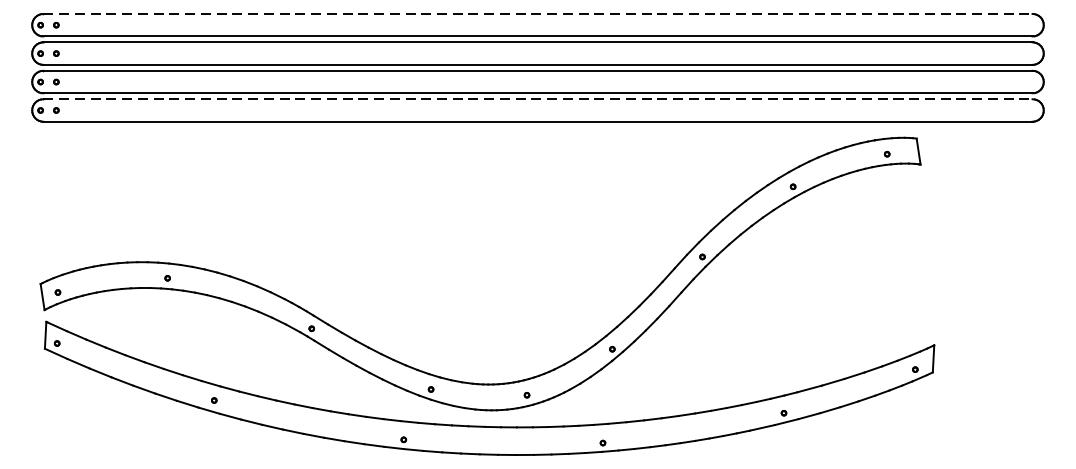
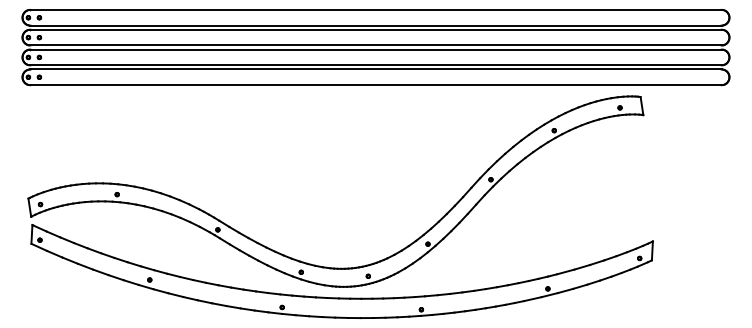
line: (538, 13) -> (376, 9), dashed -> solid
line: (538, 99) -> (376, 69), dashed -> solid

